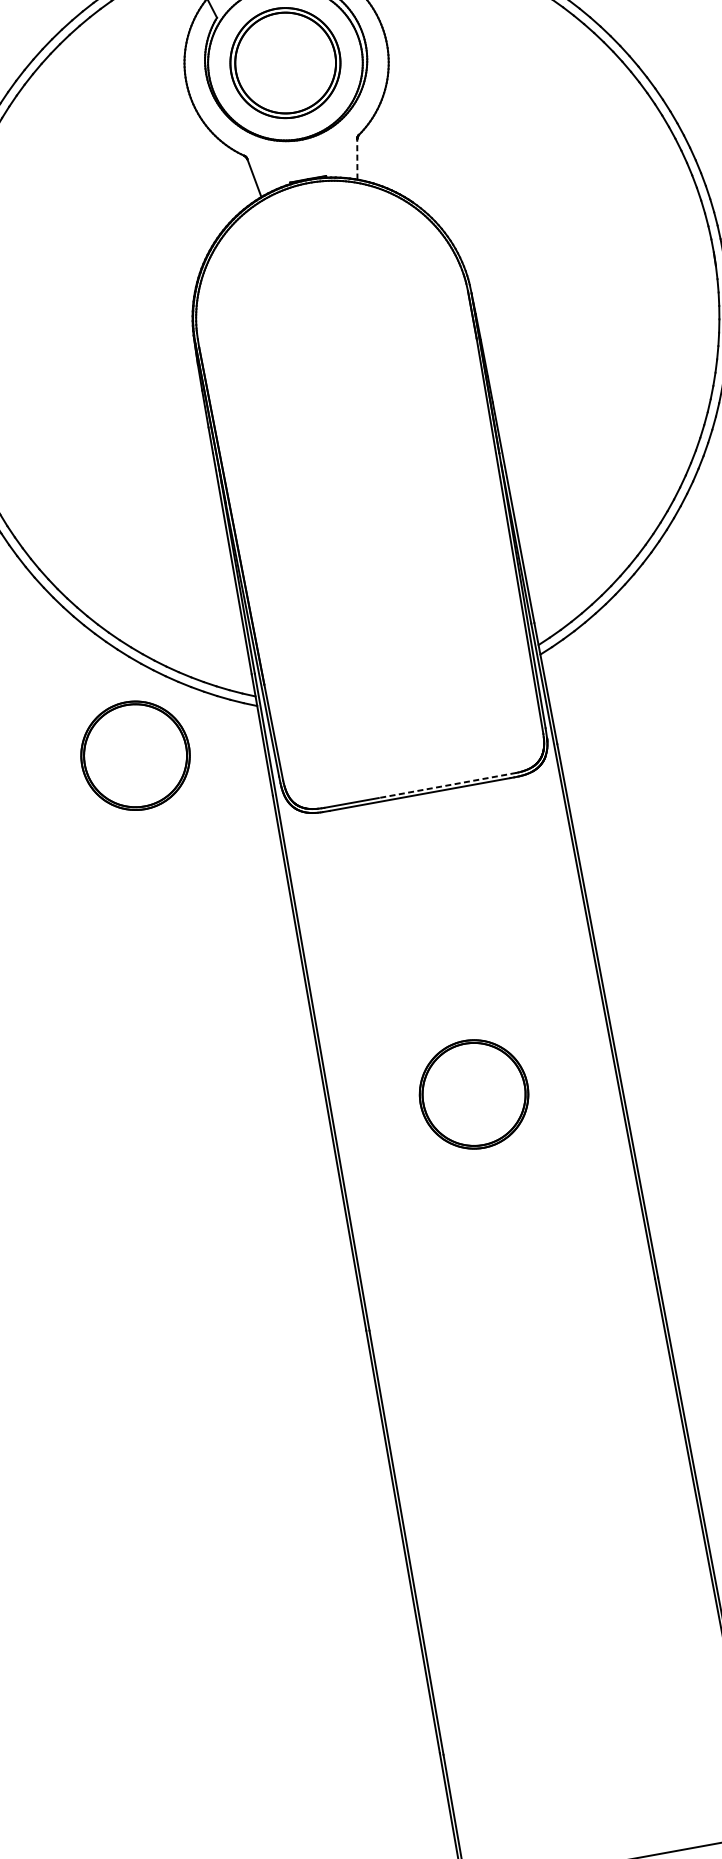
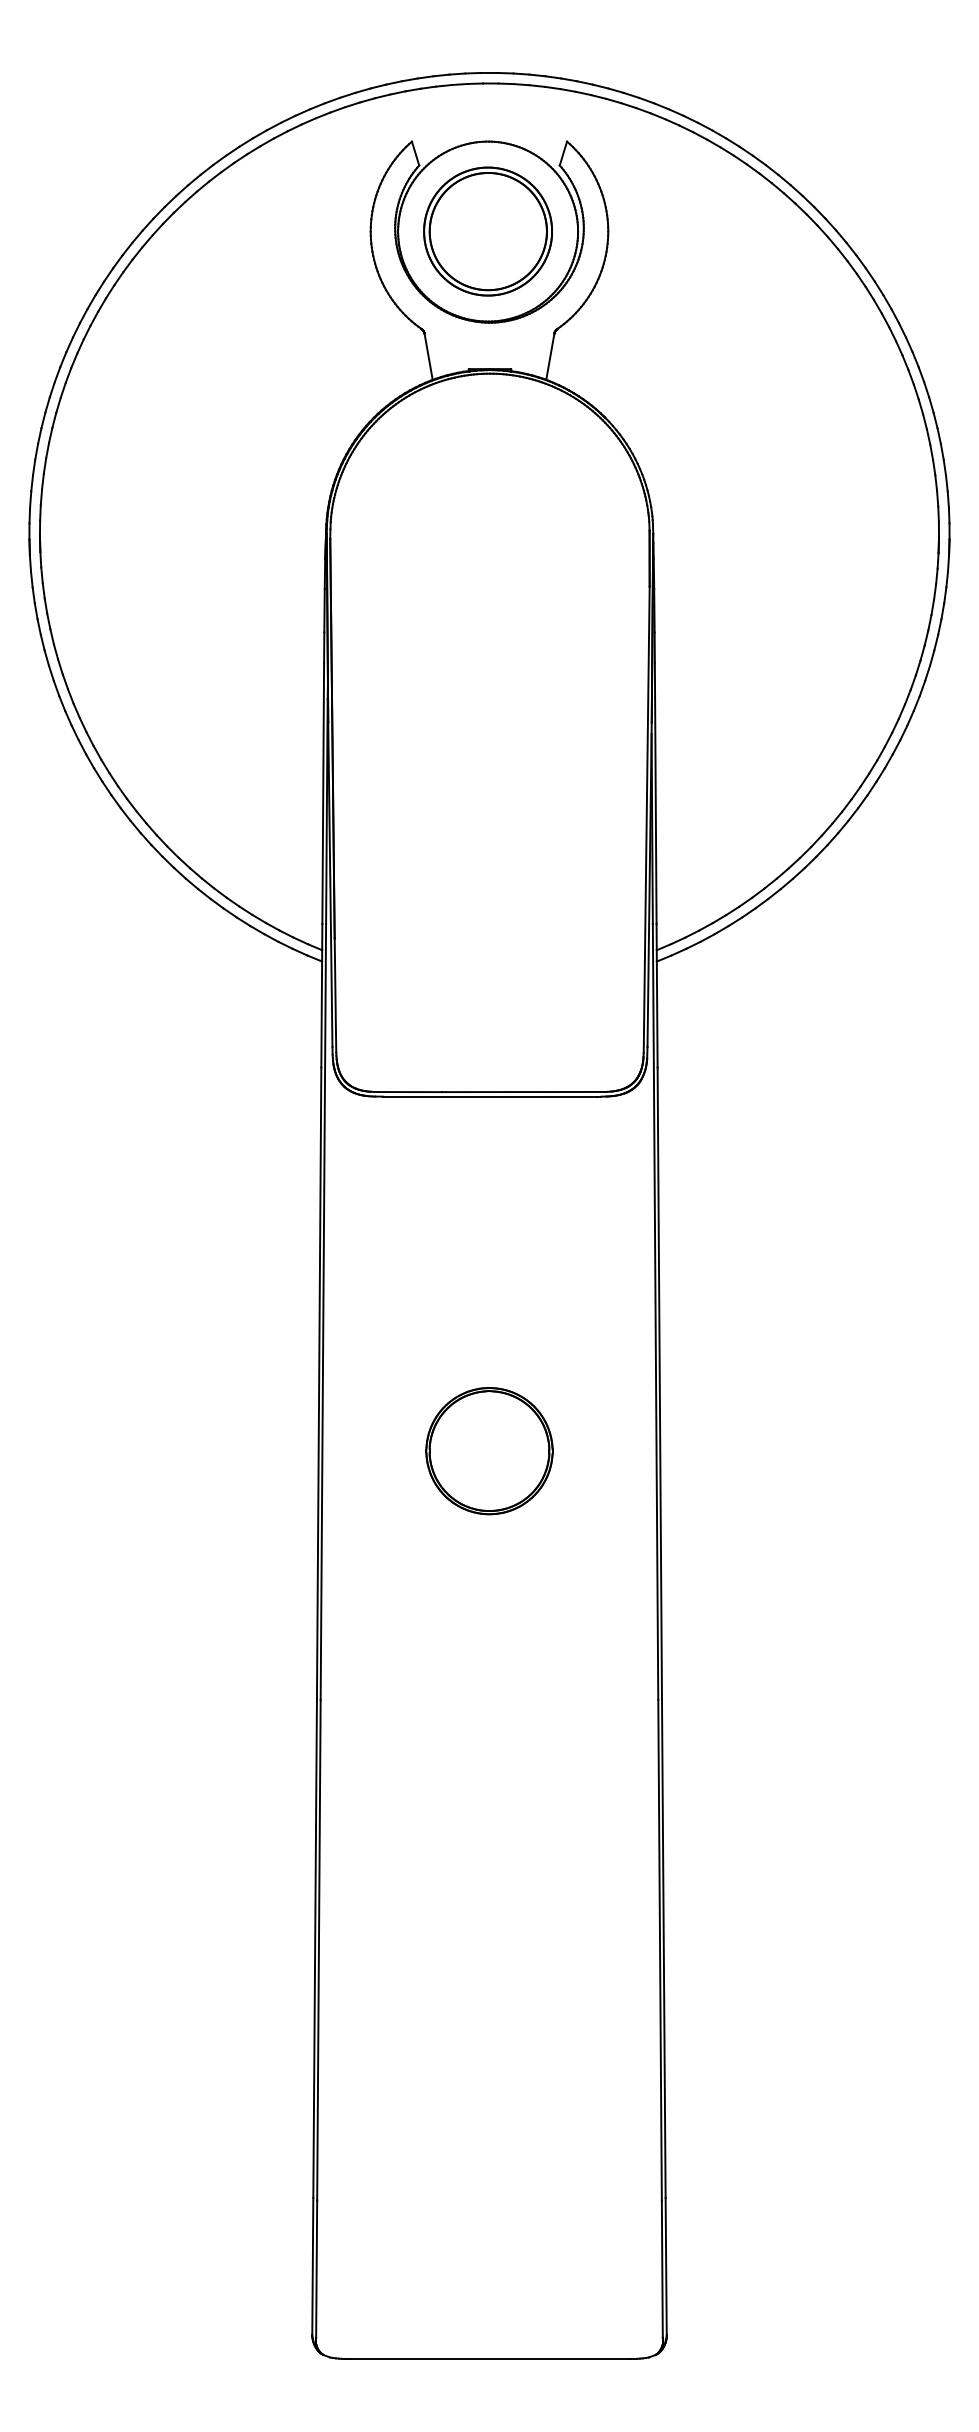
line: (357, 159) -> (550, 356), dashed -> solid
part: (135, 756) -> (172, 993), removed
line: (446, 786) -> (522, 1092), dashed -> solid

